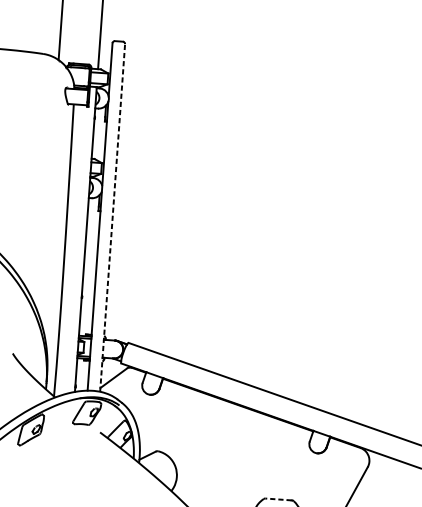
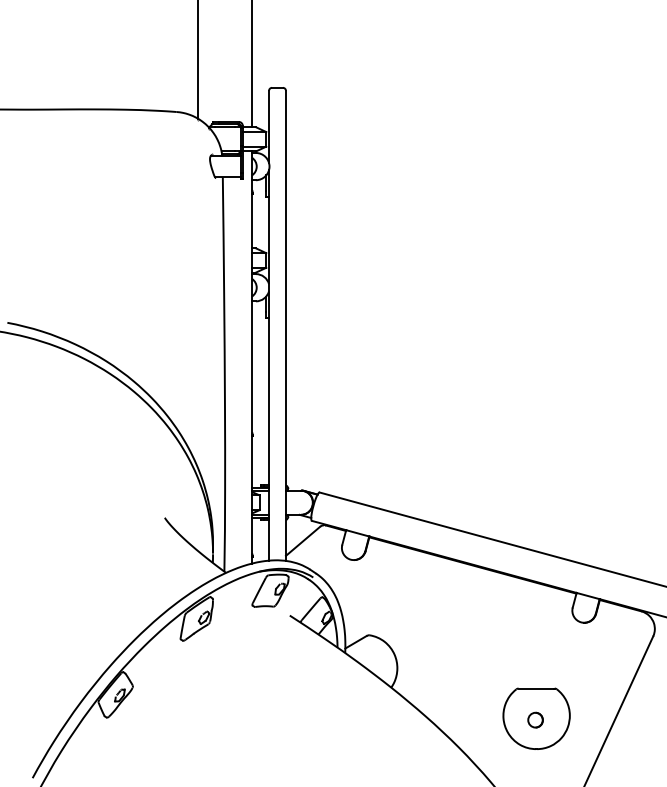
line: (112, 217) -> (285, 325), dashed -> solid
line: (278, 499) -> (536, 688), dashed -> solid

